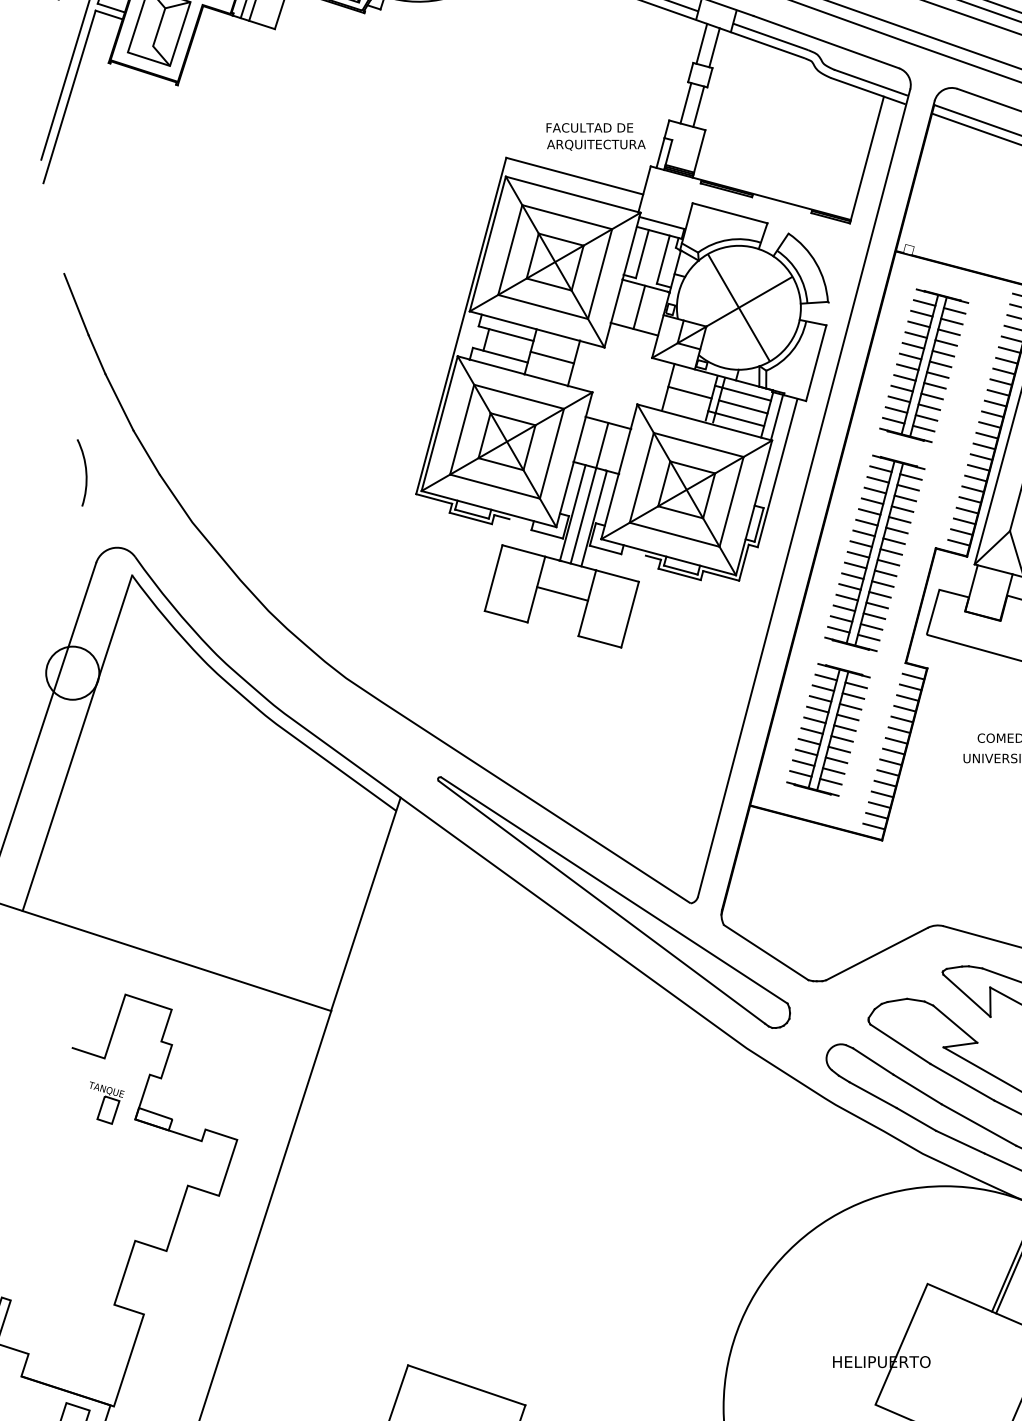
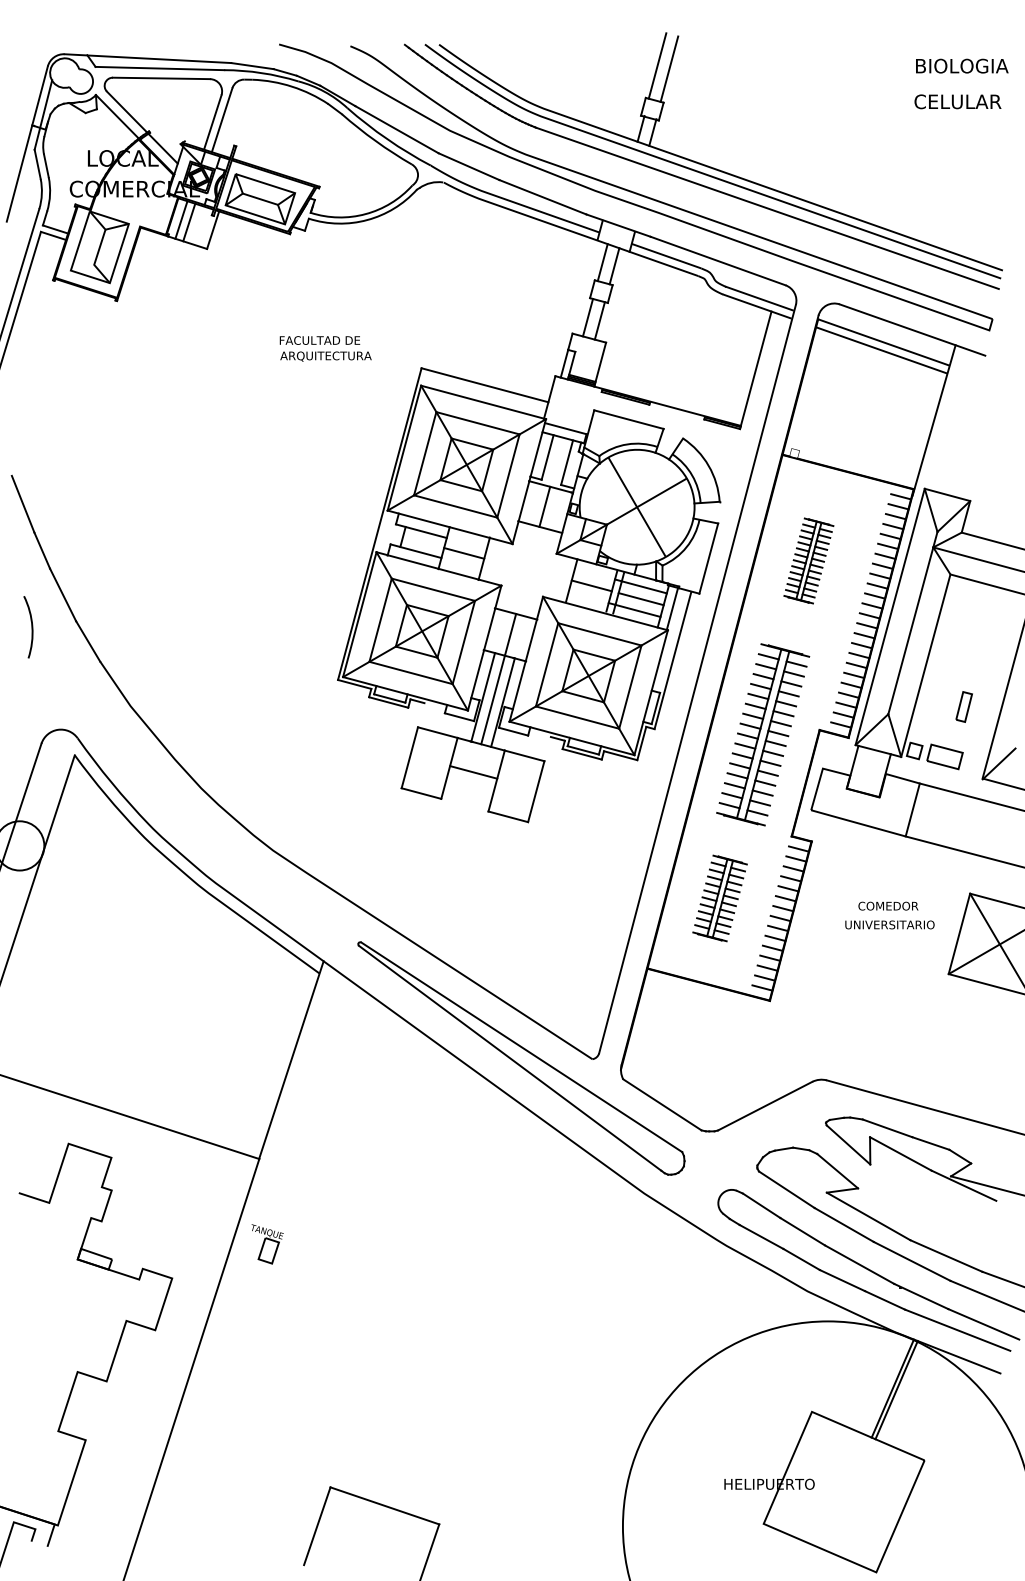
text: (595, 136) -> (325, 348), moved
part: (923, 365) -> (808, 560), size x0.6
arc: (85, 473) -> (31, 627), moved
part: (827, 729) -> (719, 898), size x0.7
part: (107, 1103) -> (267, 1244), moved

